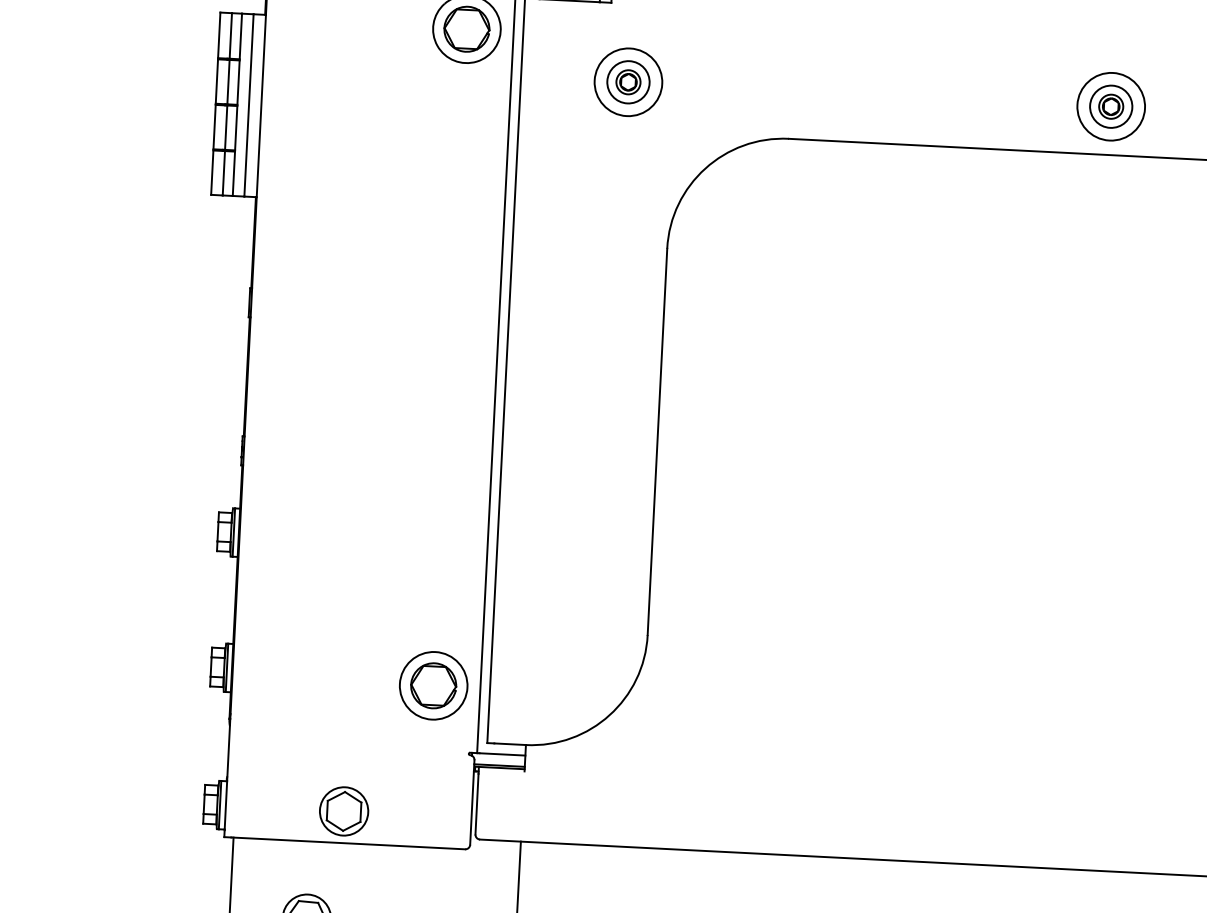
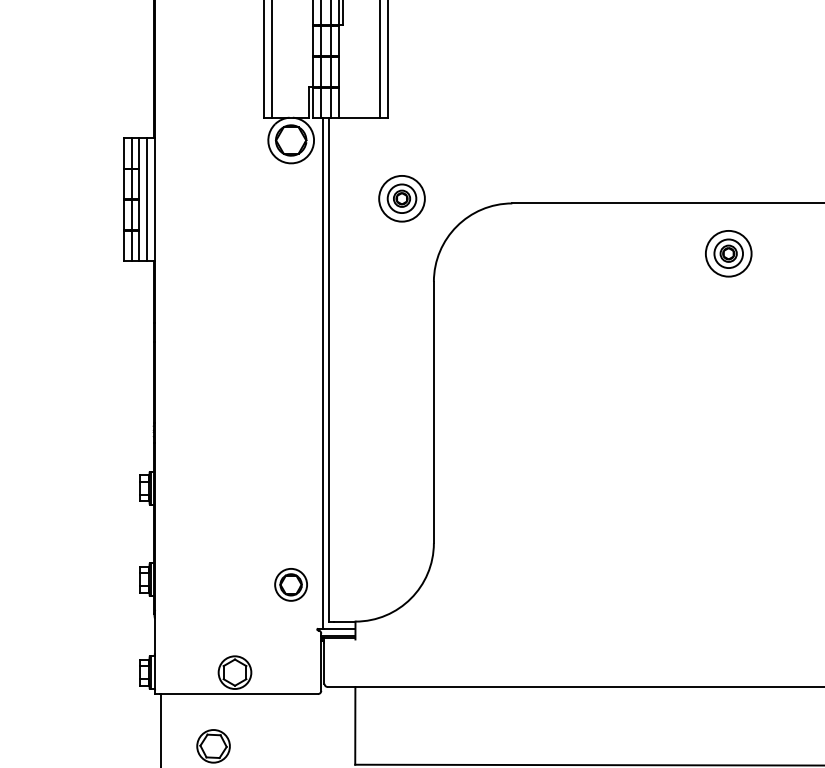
part: (627, 81) -> (401, 198), moved
part: (1110, 106) -> (728, 253), moved
part: (432, 685) -> (290, 584), size x0.7

